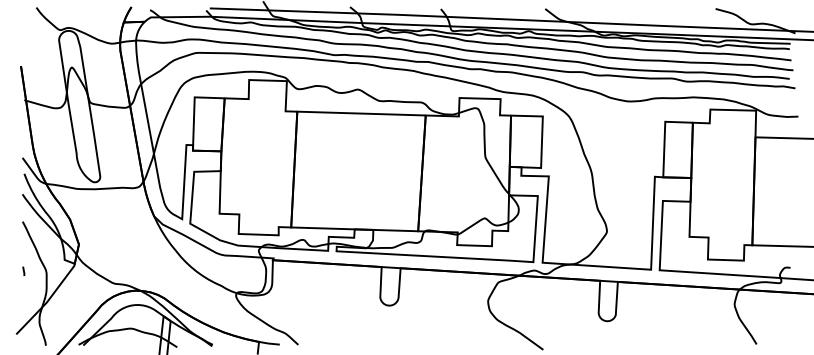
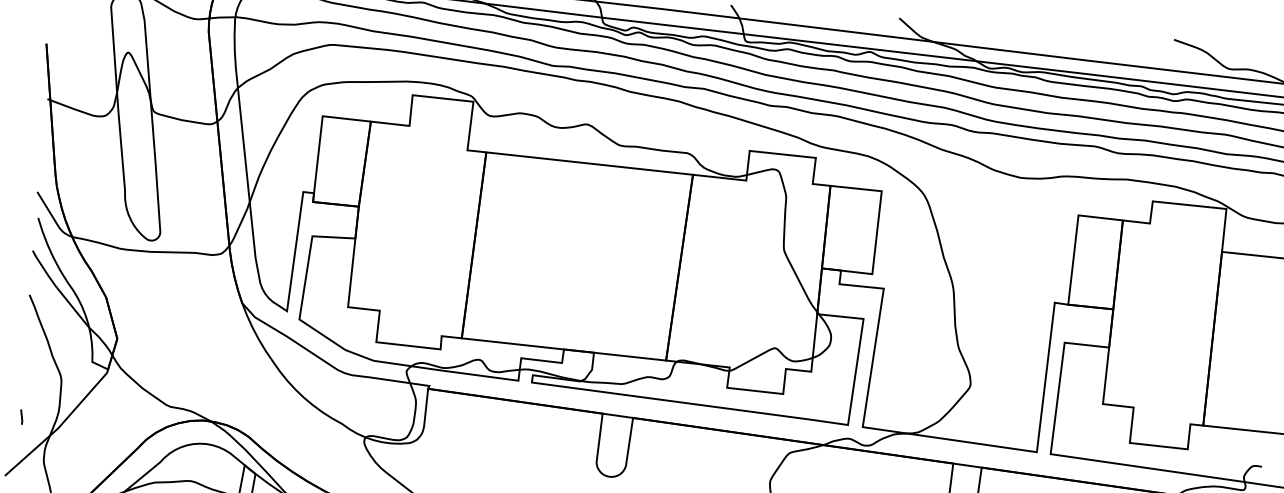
line: (23, 270) -> (21, 415), moved

